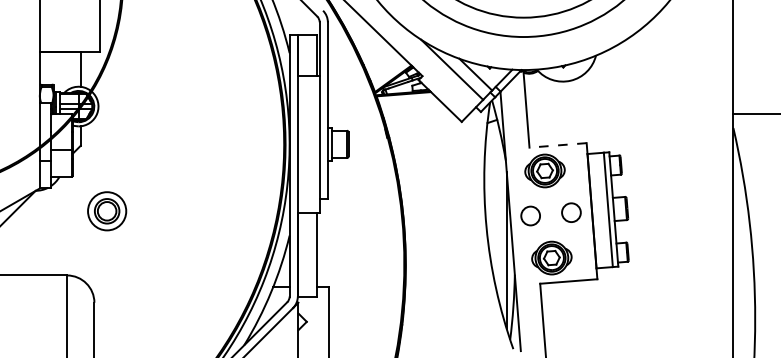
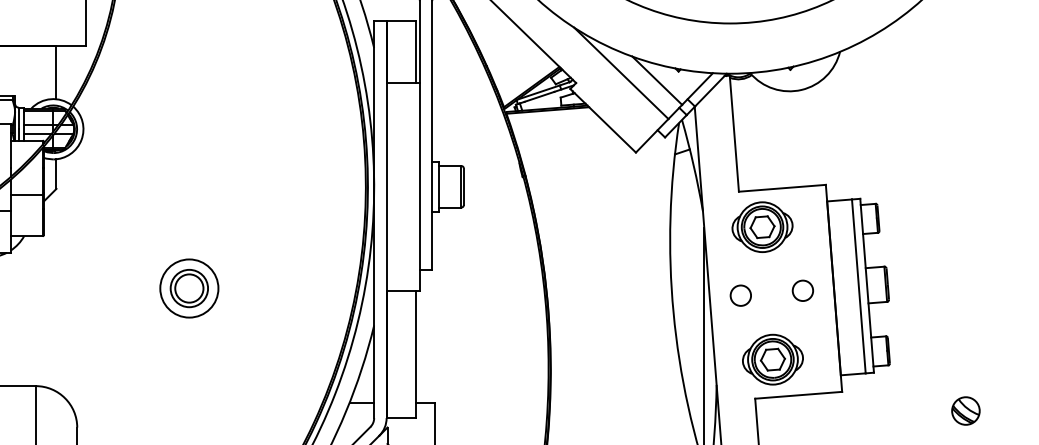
line: (558, 145) -> (783, 188), dashed -> solid
part: (107, 211) -> (189, 288), moved
circle: (571, 212) -> (802, 290), size x0.71
circle: (530, 215) -> (740, 294), size x0.71
part: (678, 291) -> (965, 410), added

